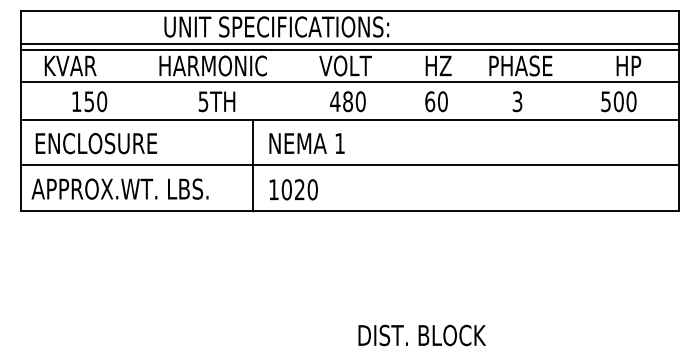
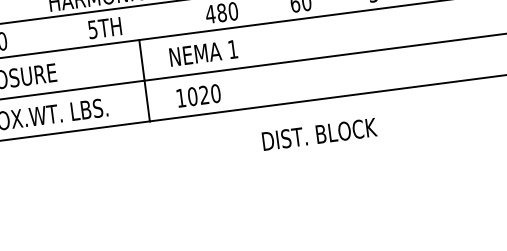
text: (306, 143) -> (203, 53), moved
text: (293, 189) -> (198, 95), moved
text: (421, 335) -> (318, 134), moved

